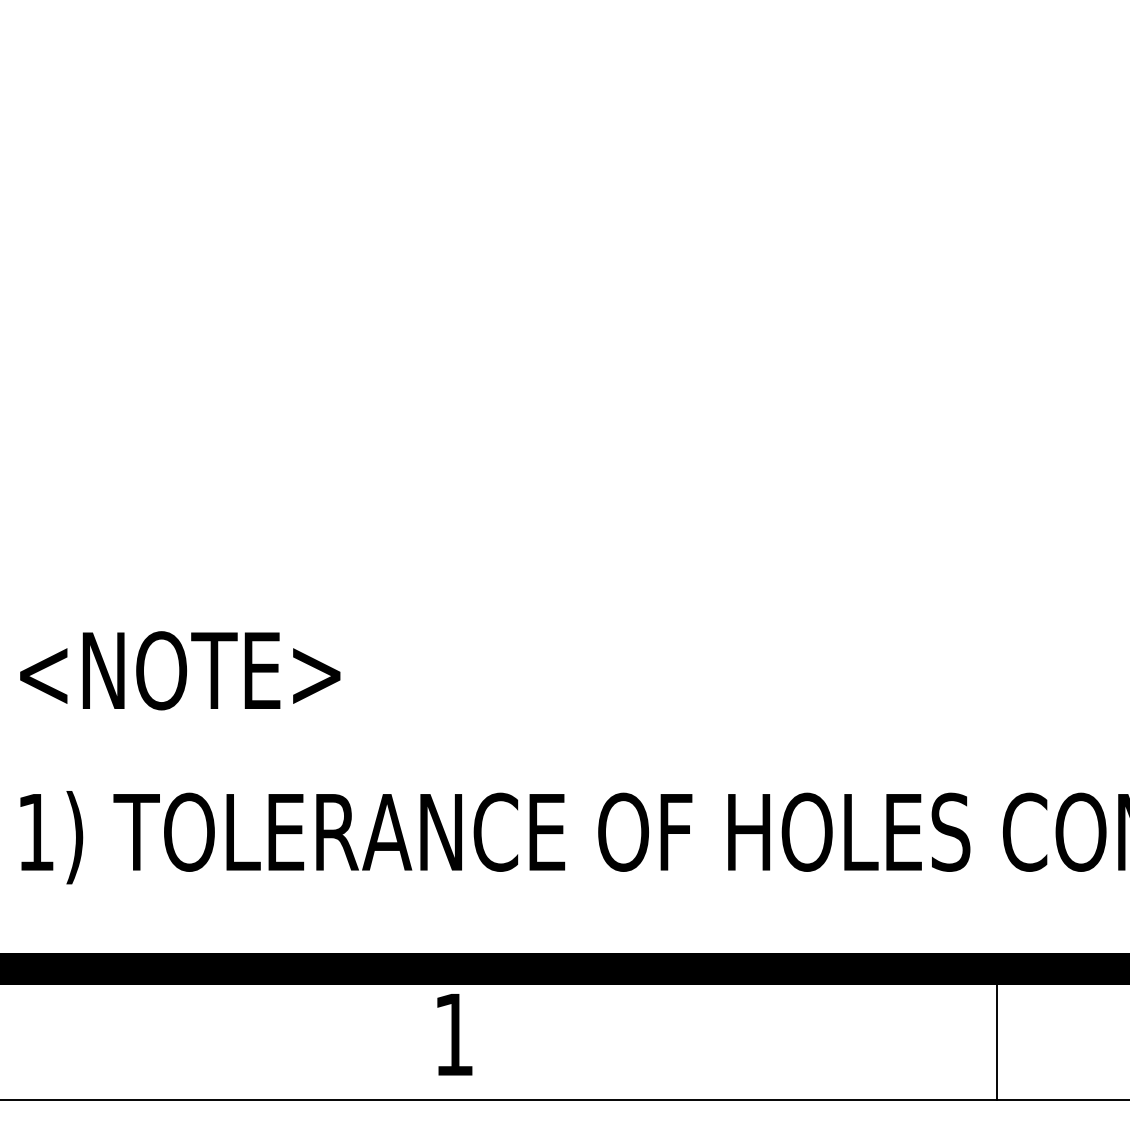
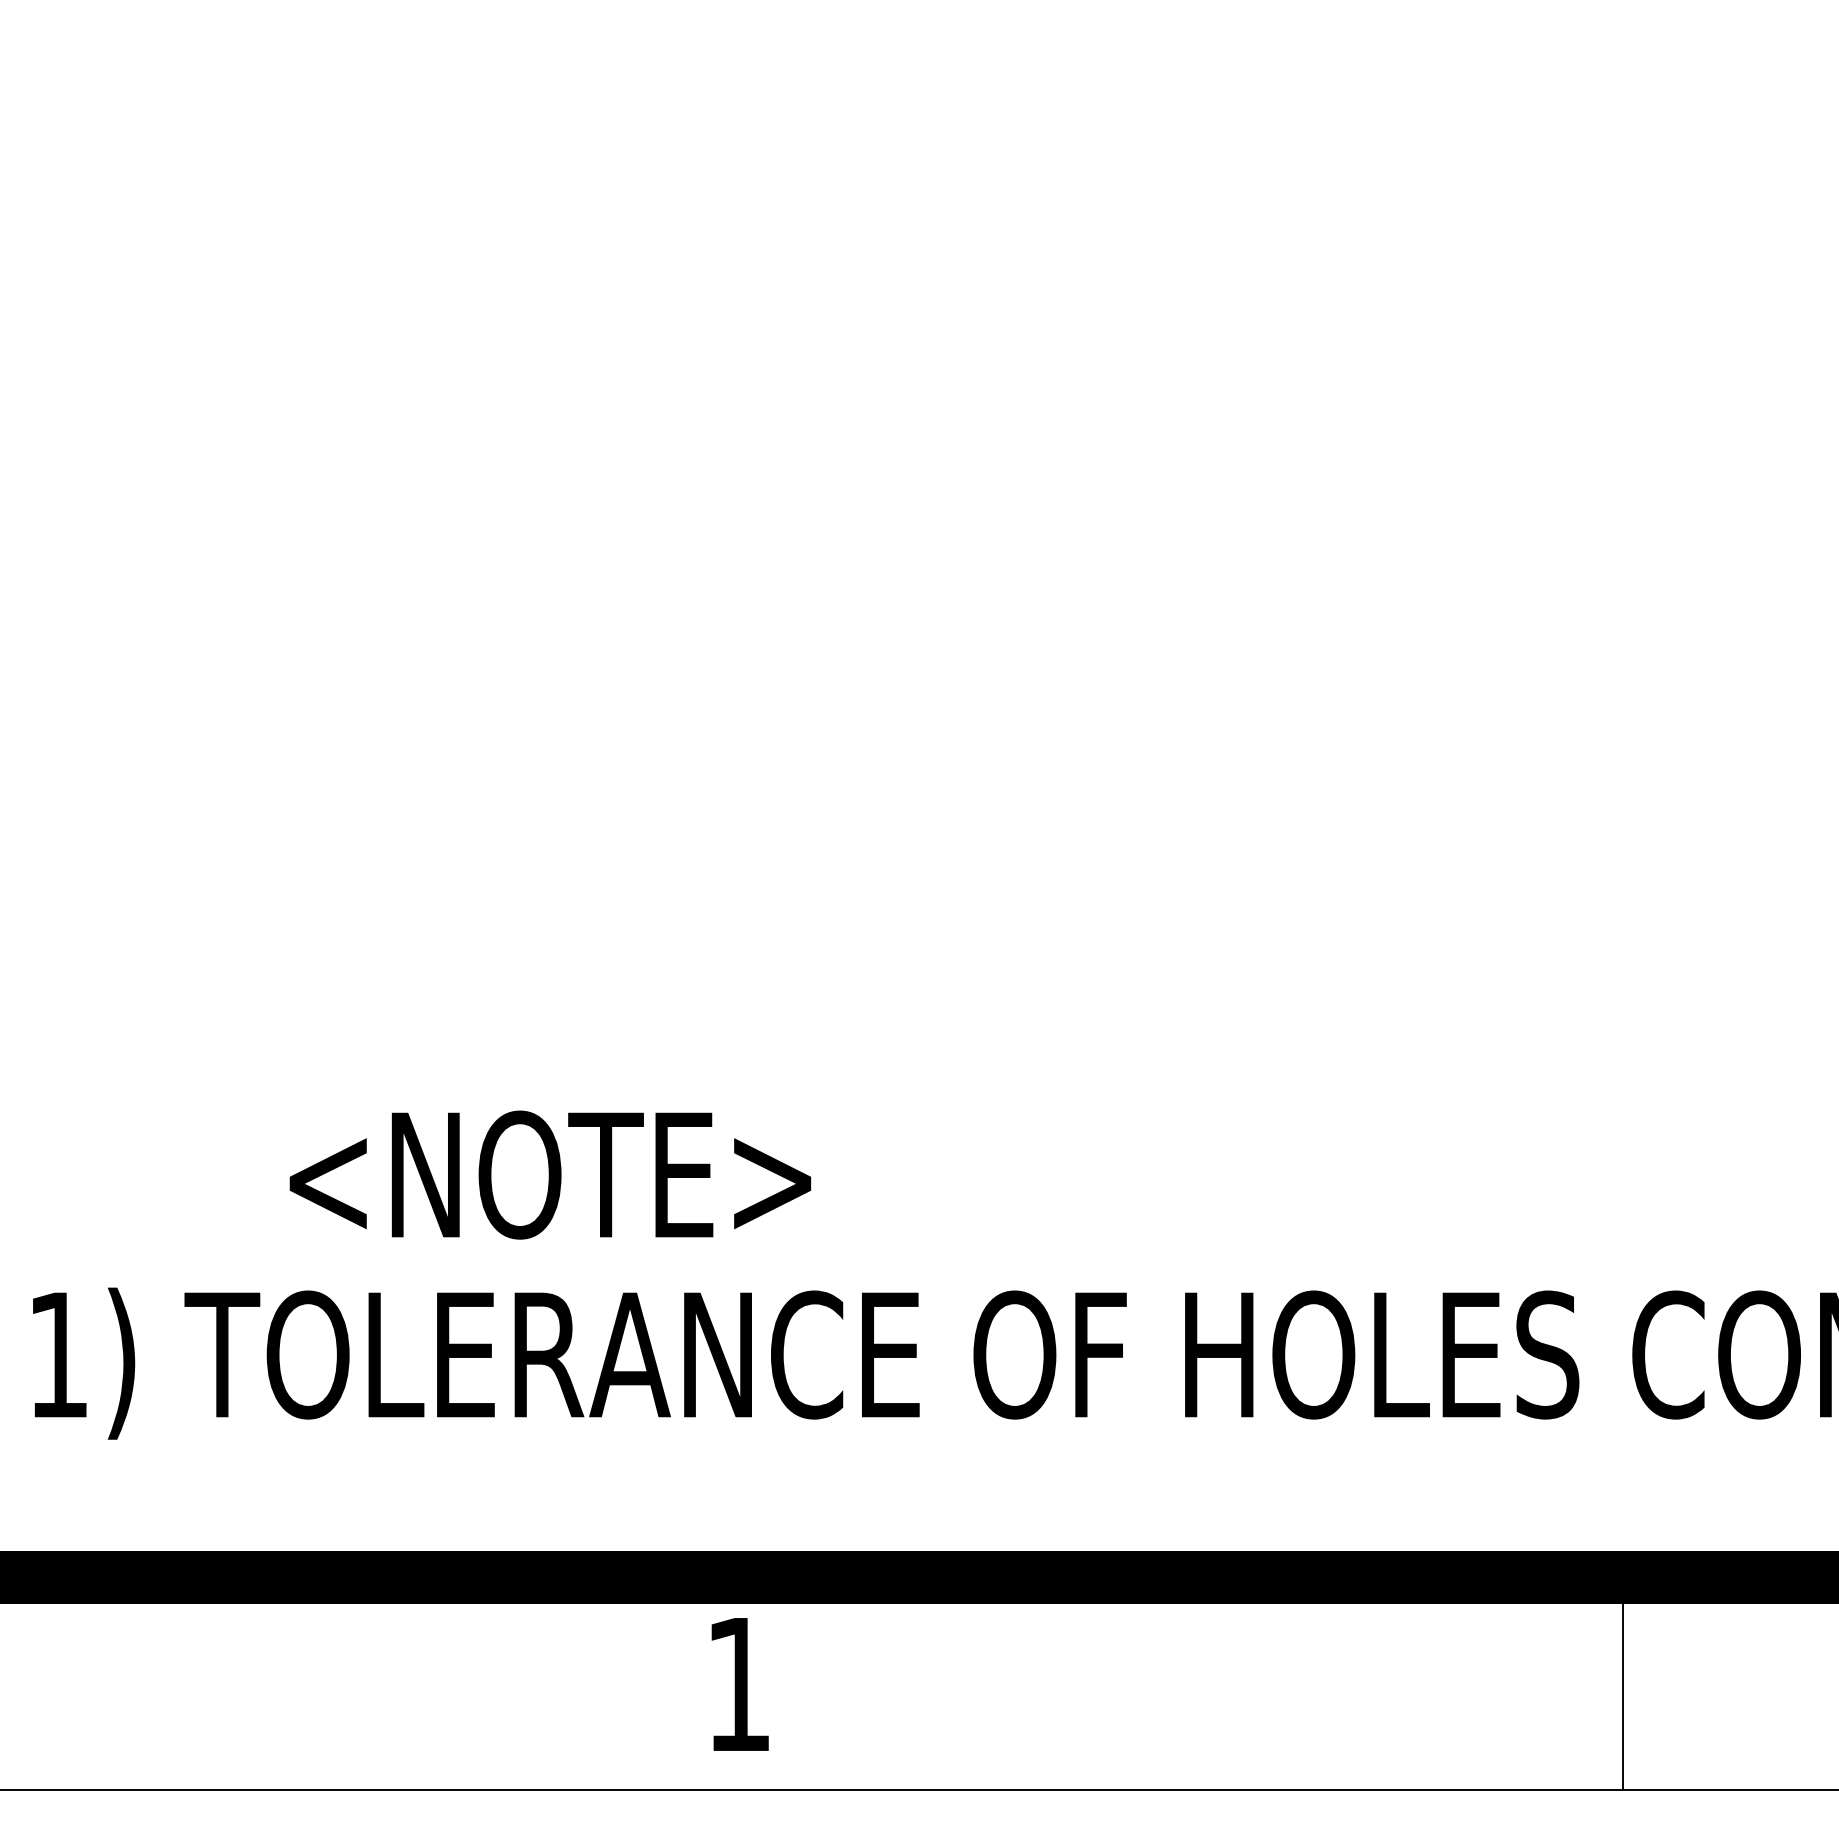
text: (180, 670) -> (550, 1174), moved

